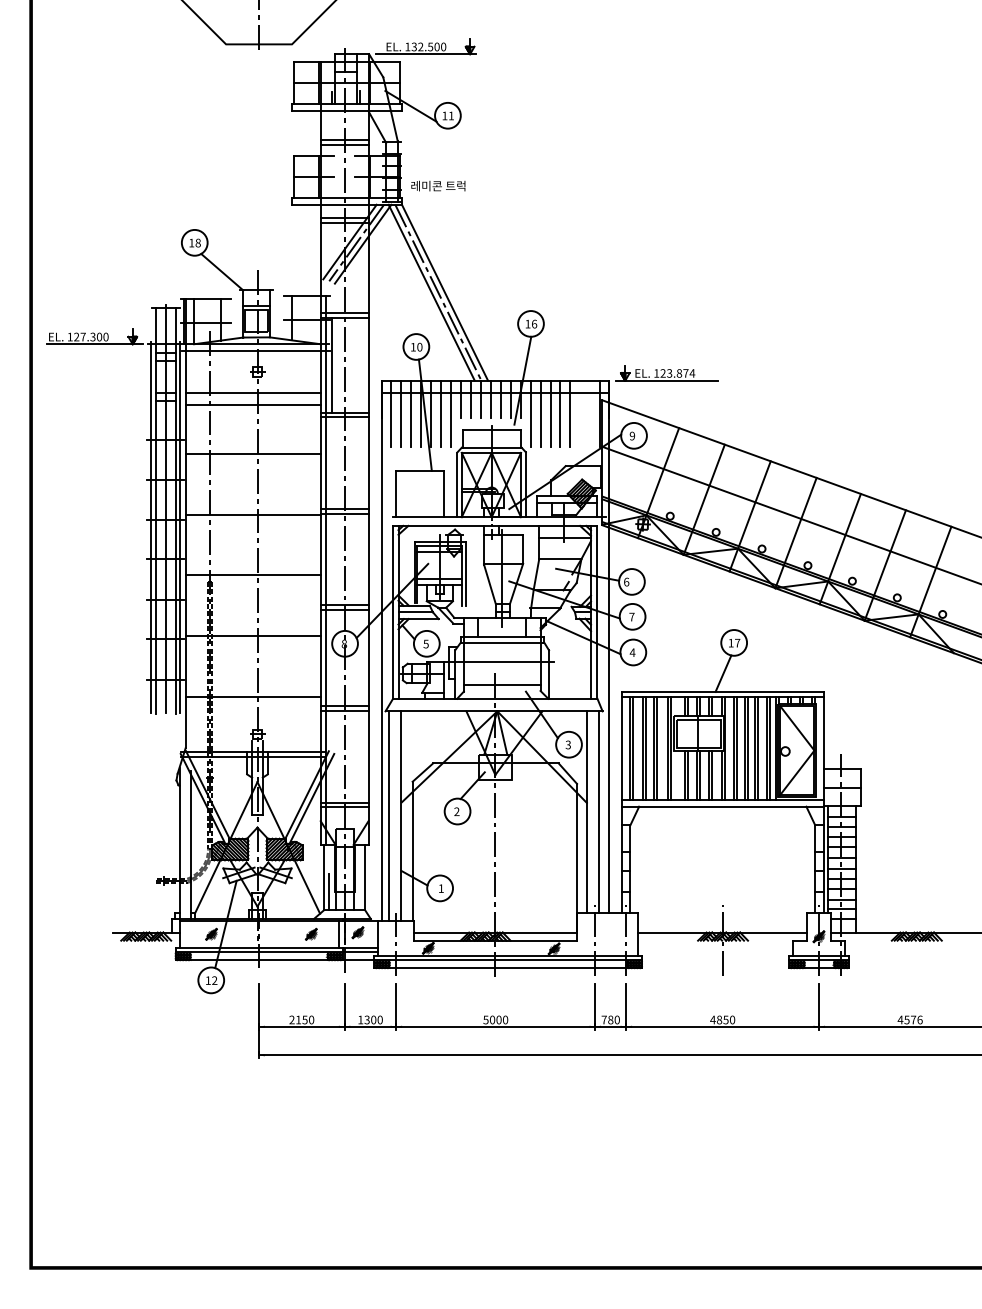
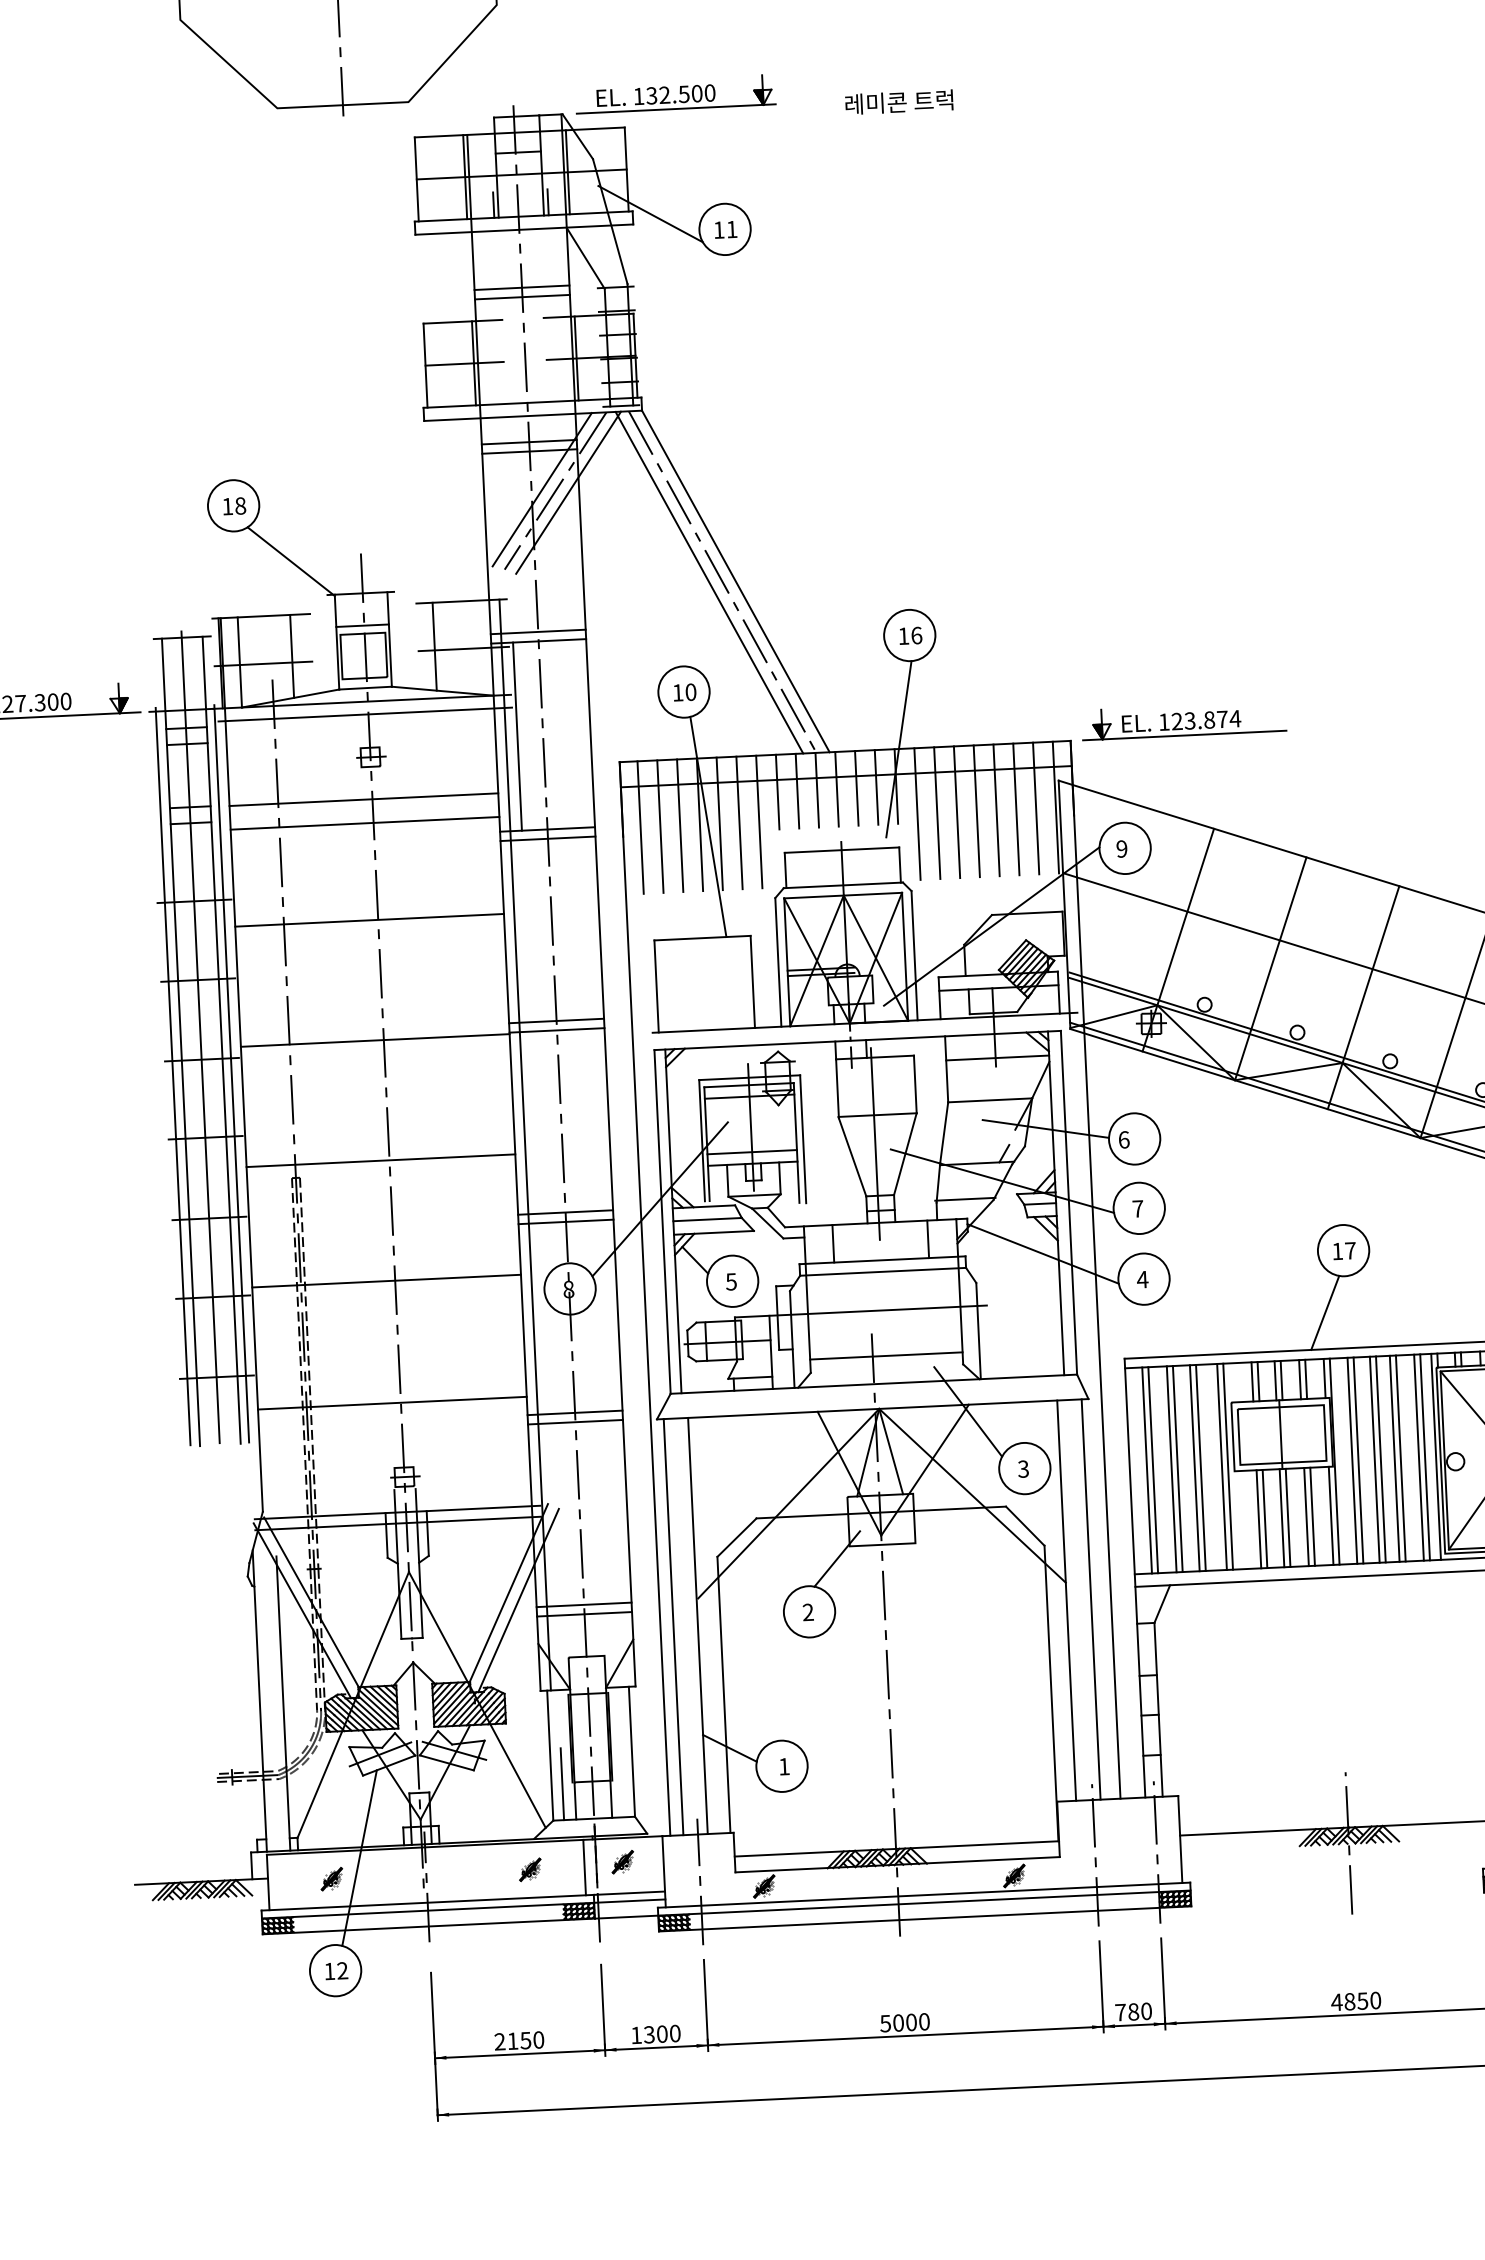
text: (438, 185) -> (899, 101), moved
line: (580, 413) -> (1016, 808), added
line: (590, 413) -> (1036, 808), added

